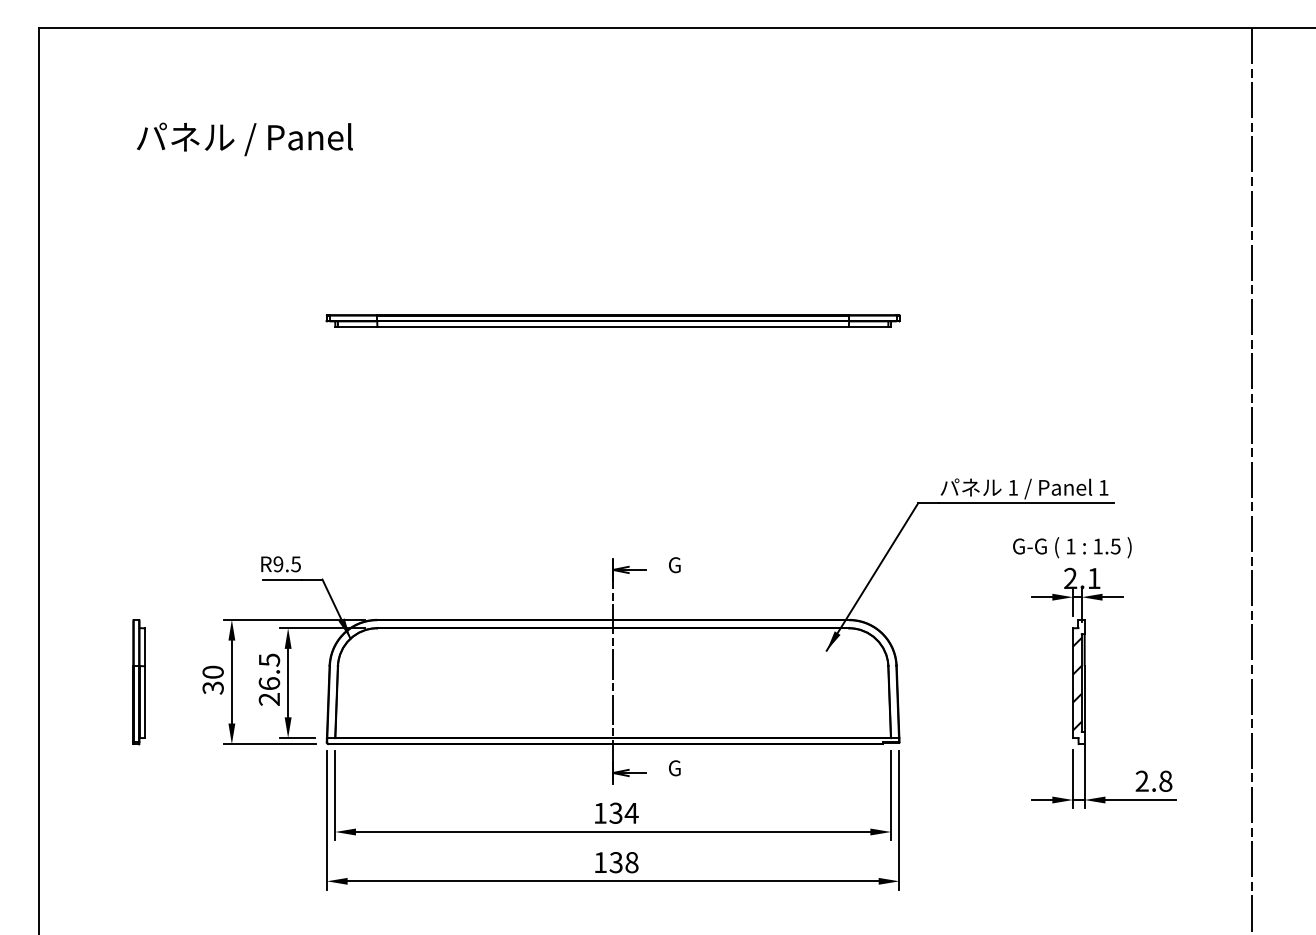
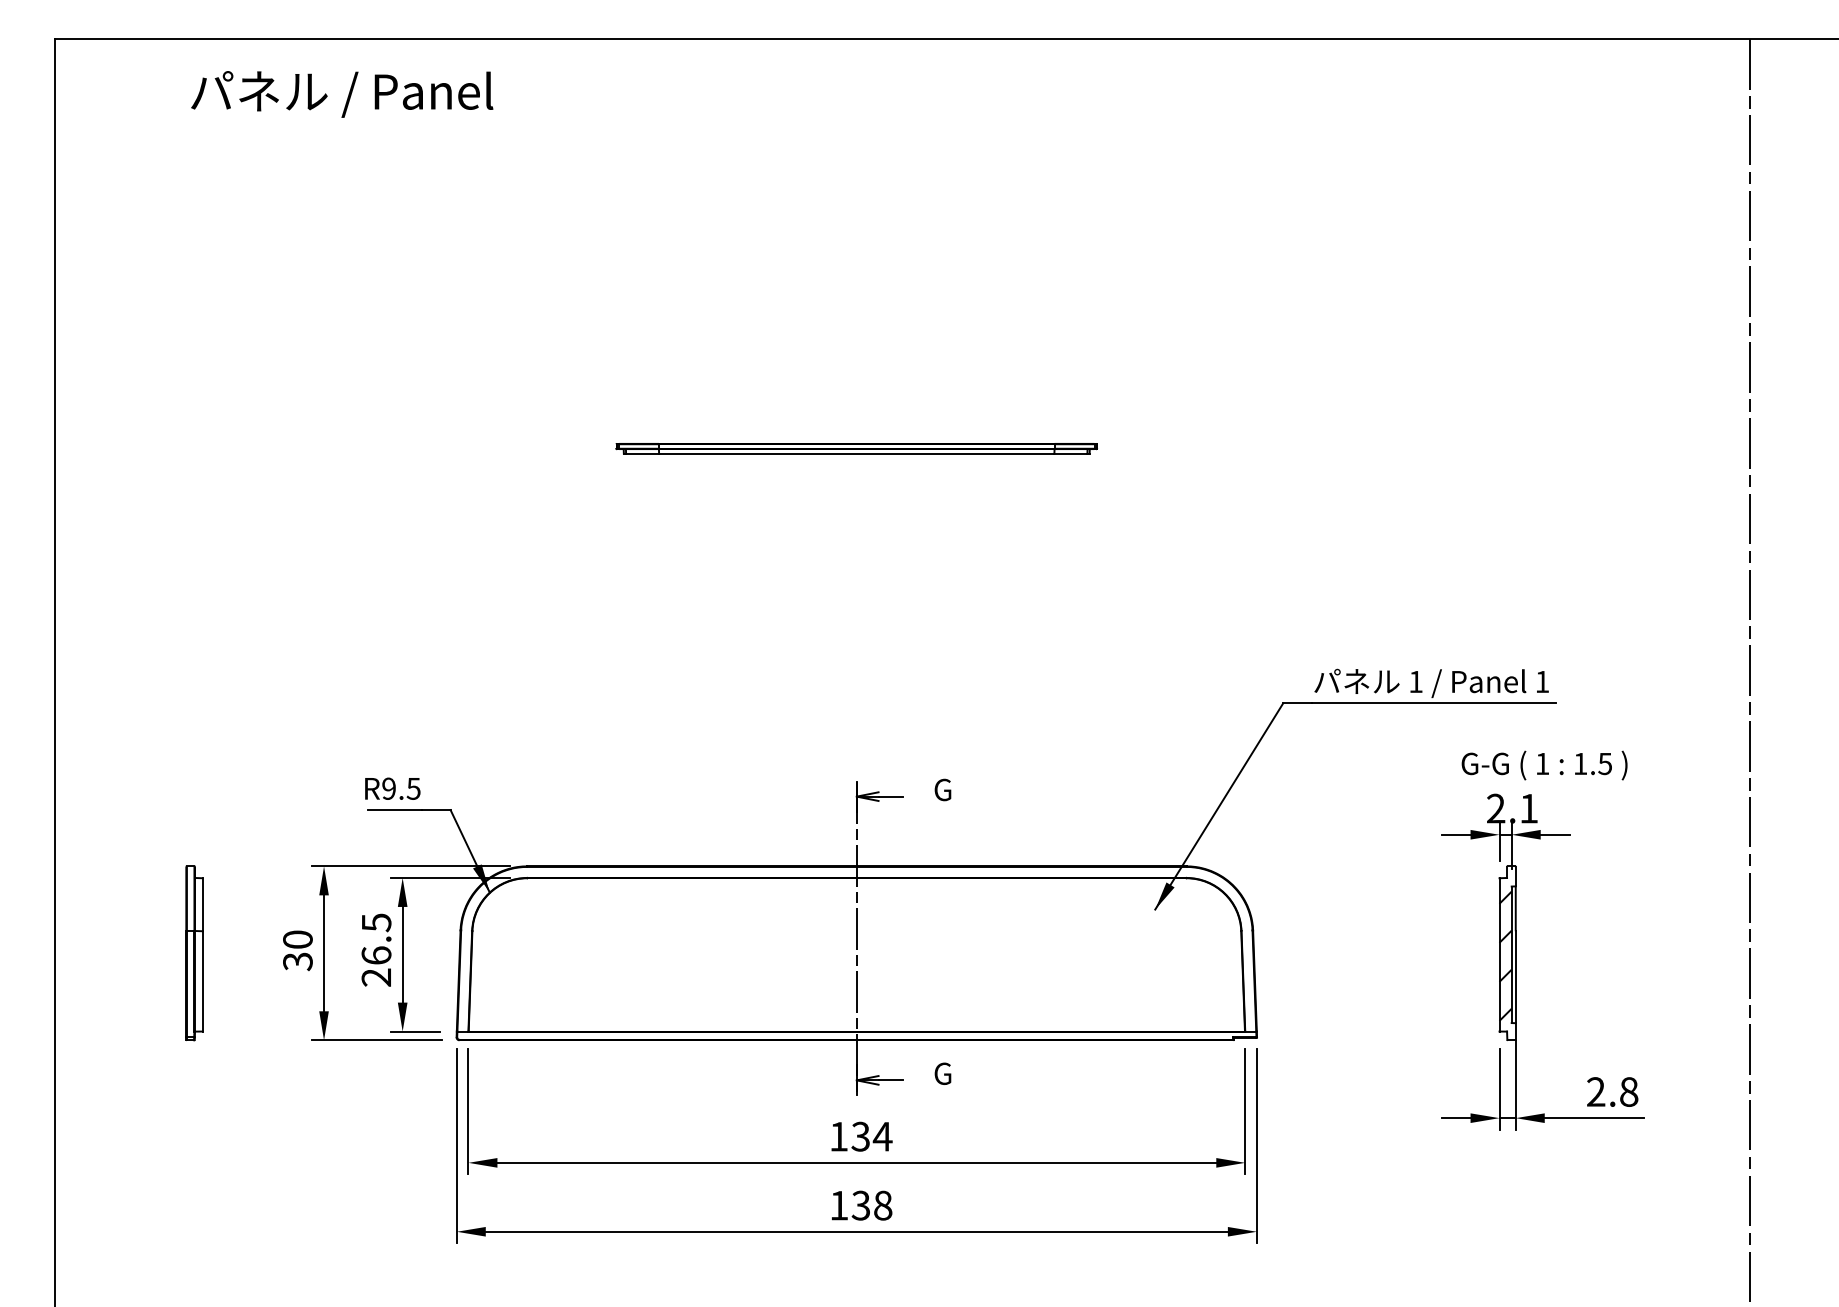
text: (244, 139) -> (341, 94), moved
part: (612, 320) -> (855, 448), size x0.6
text: (1072, 547) -> (1544, 765), moved

